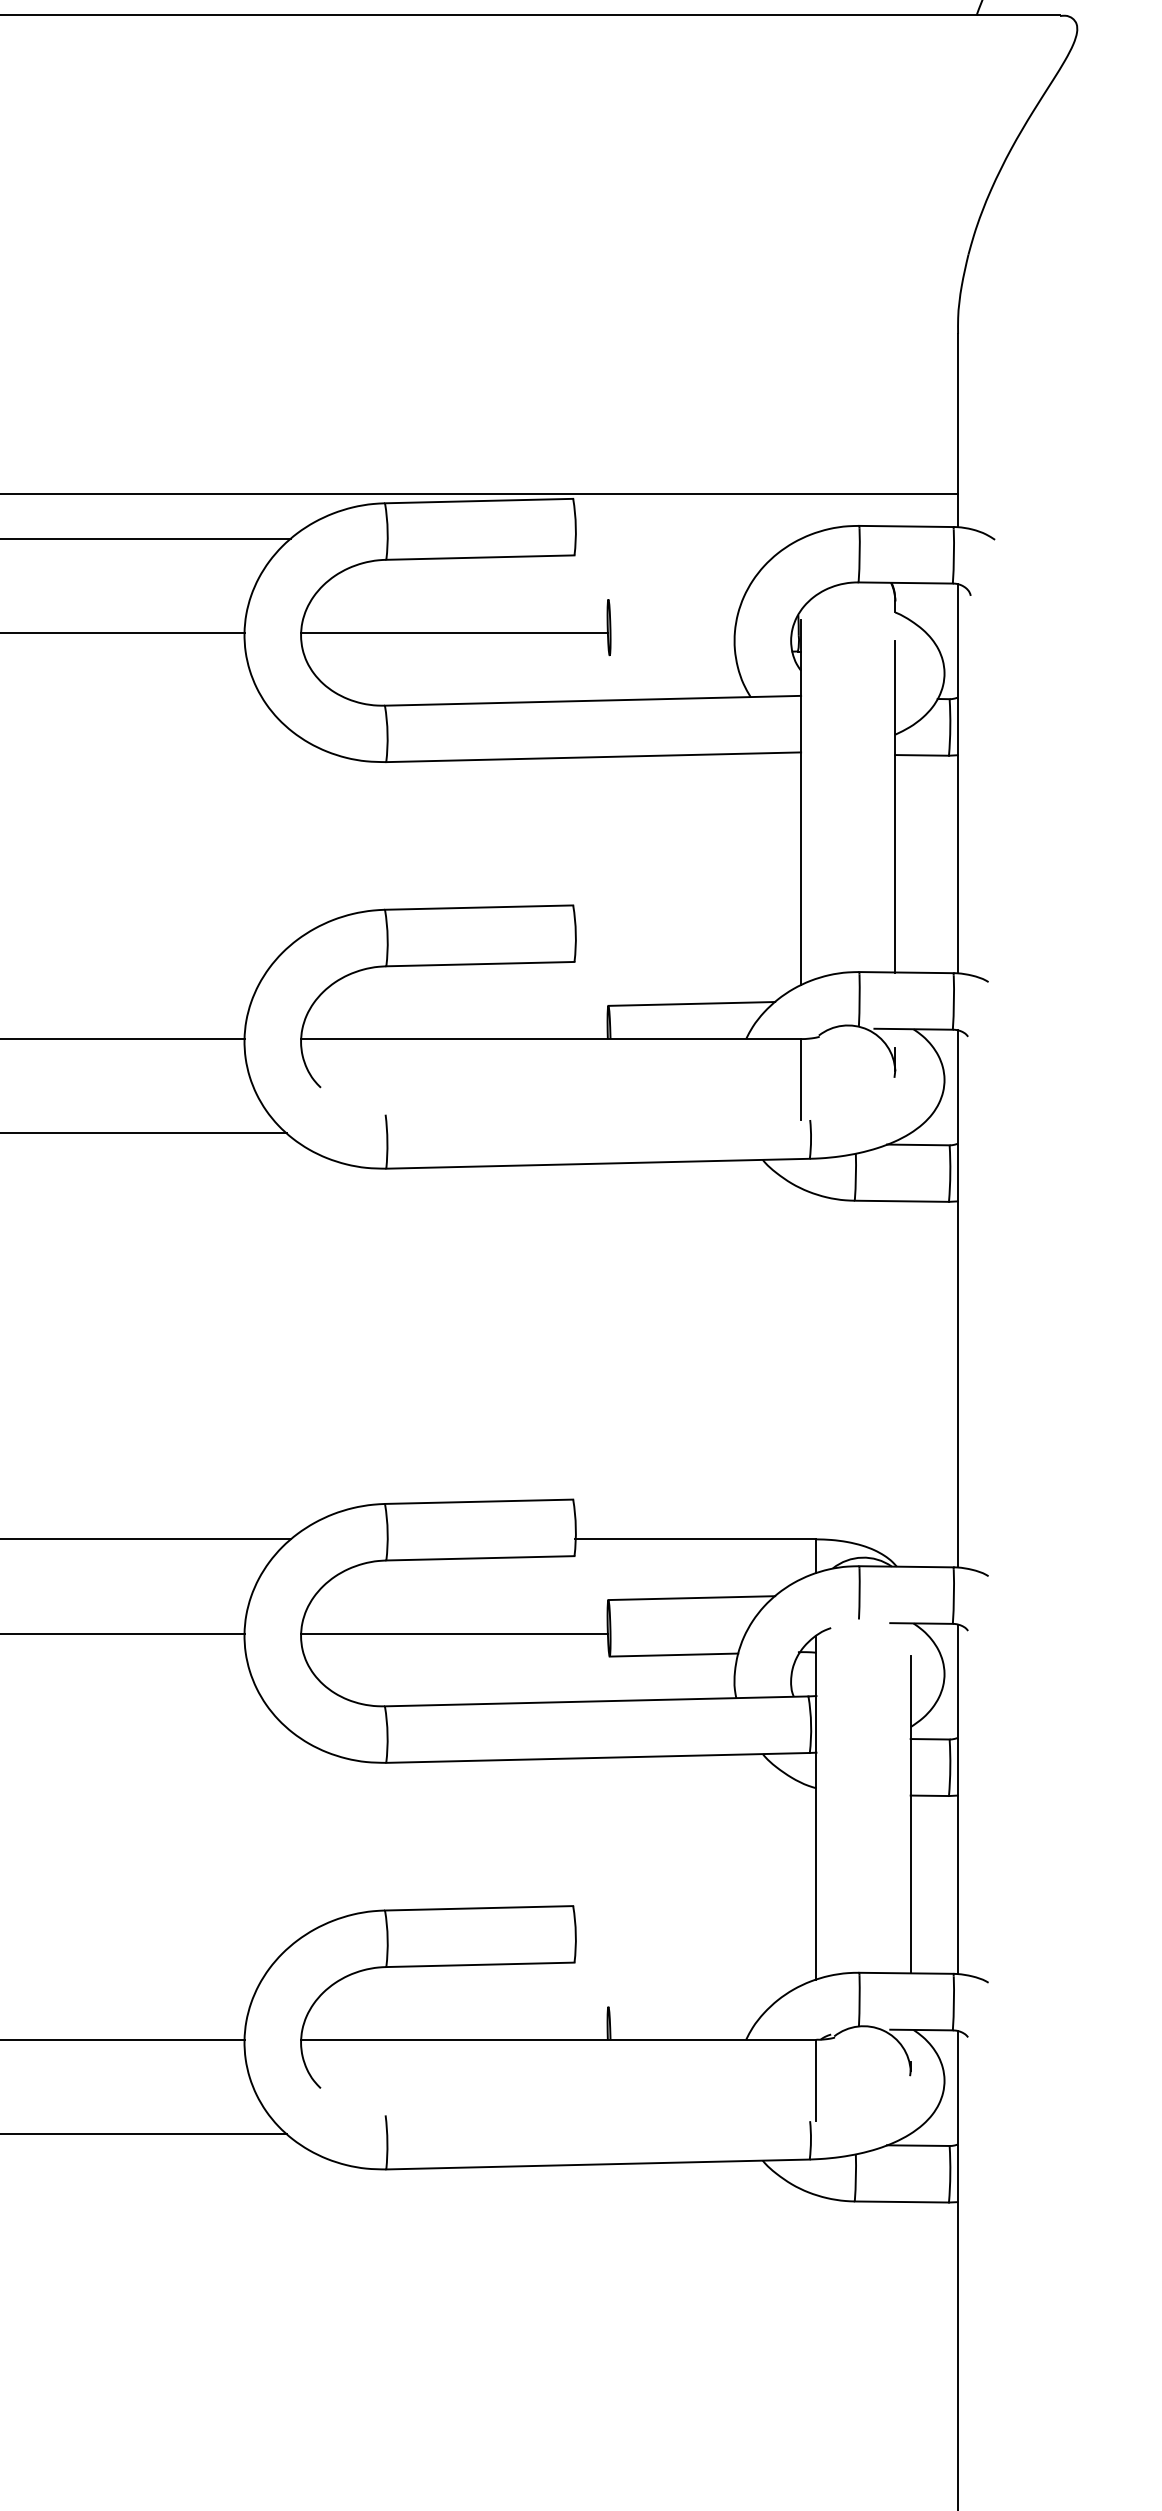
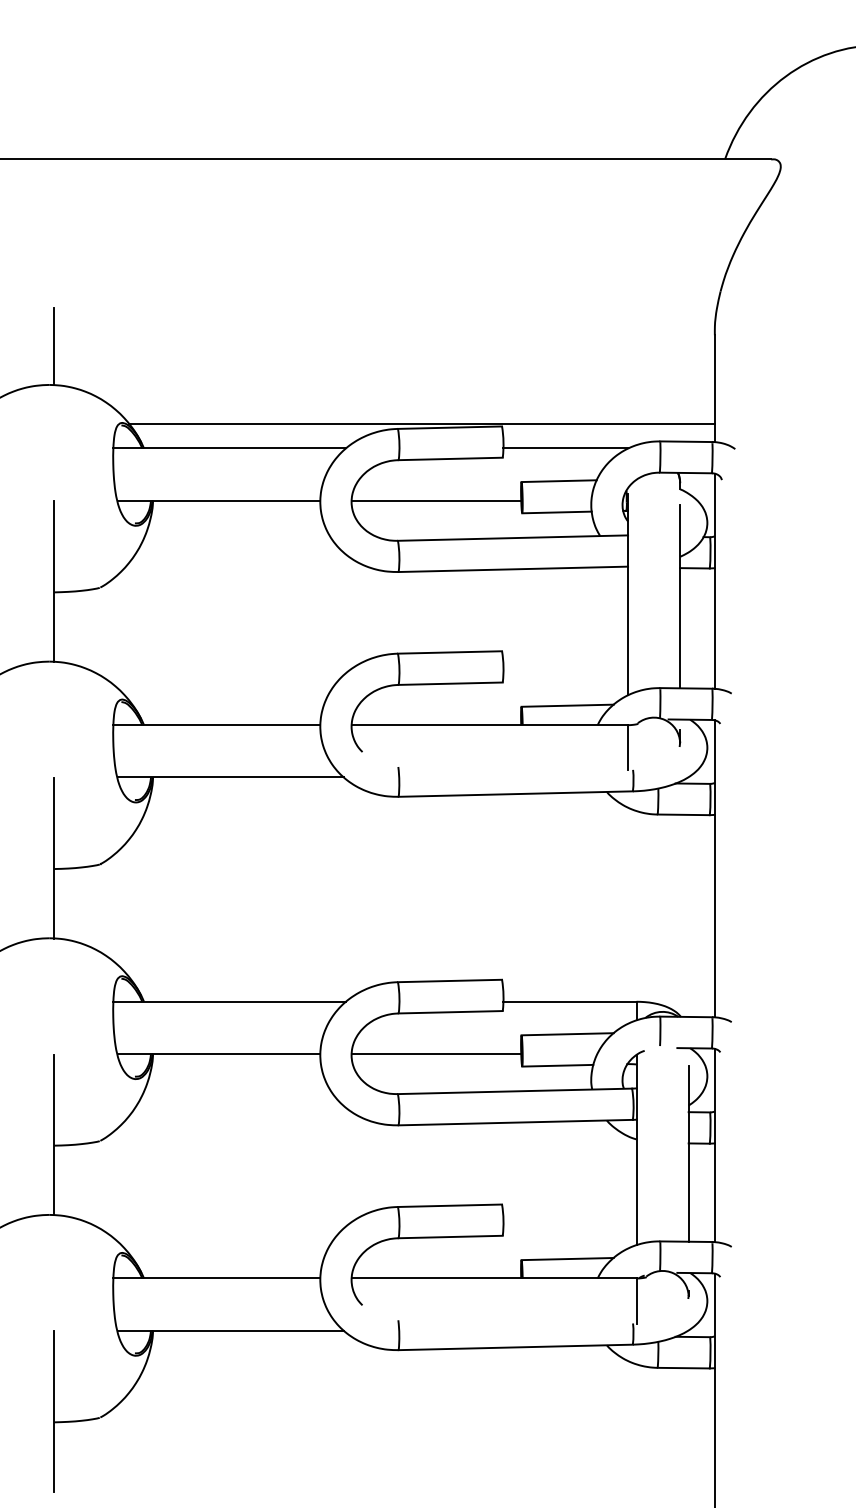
line: (687, 538) -> (565, 448), added
line: (675, 598) -> (558, 481), added
line: (671, 654) -> (556, 512), added
line: (691, 2003) -> (567, 1258), added

